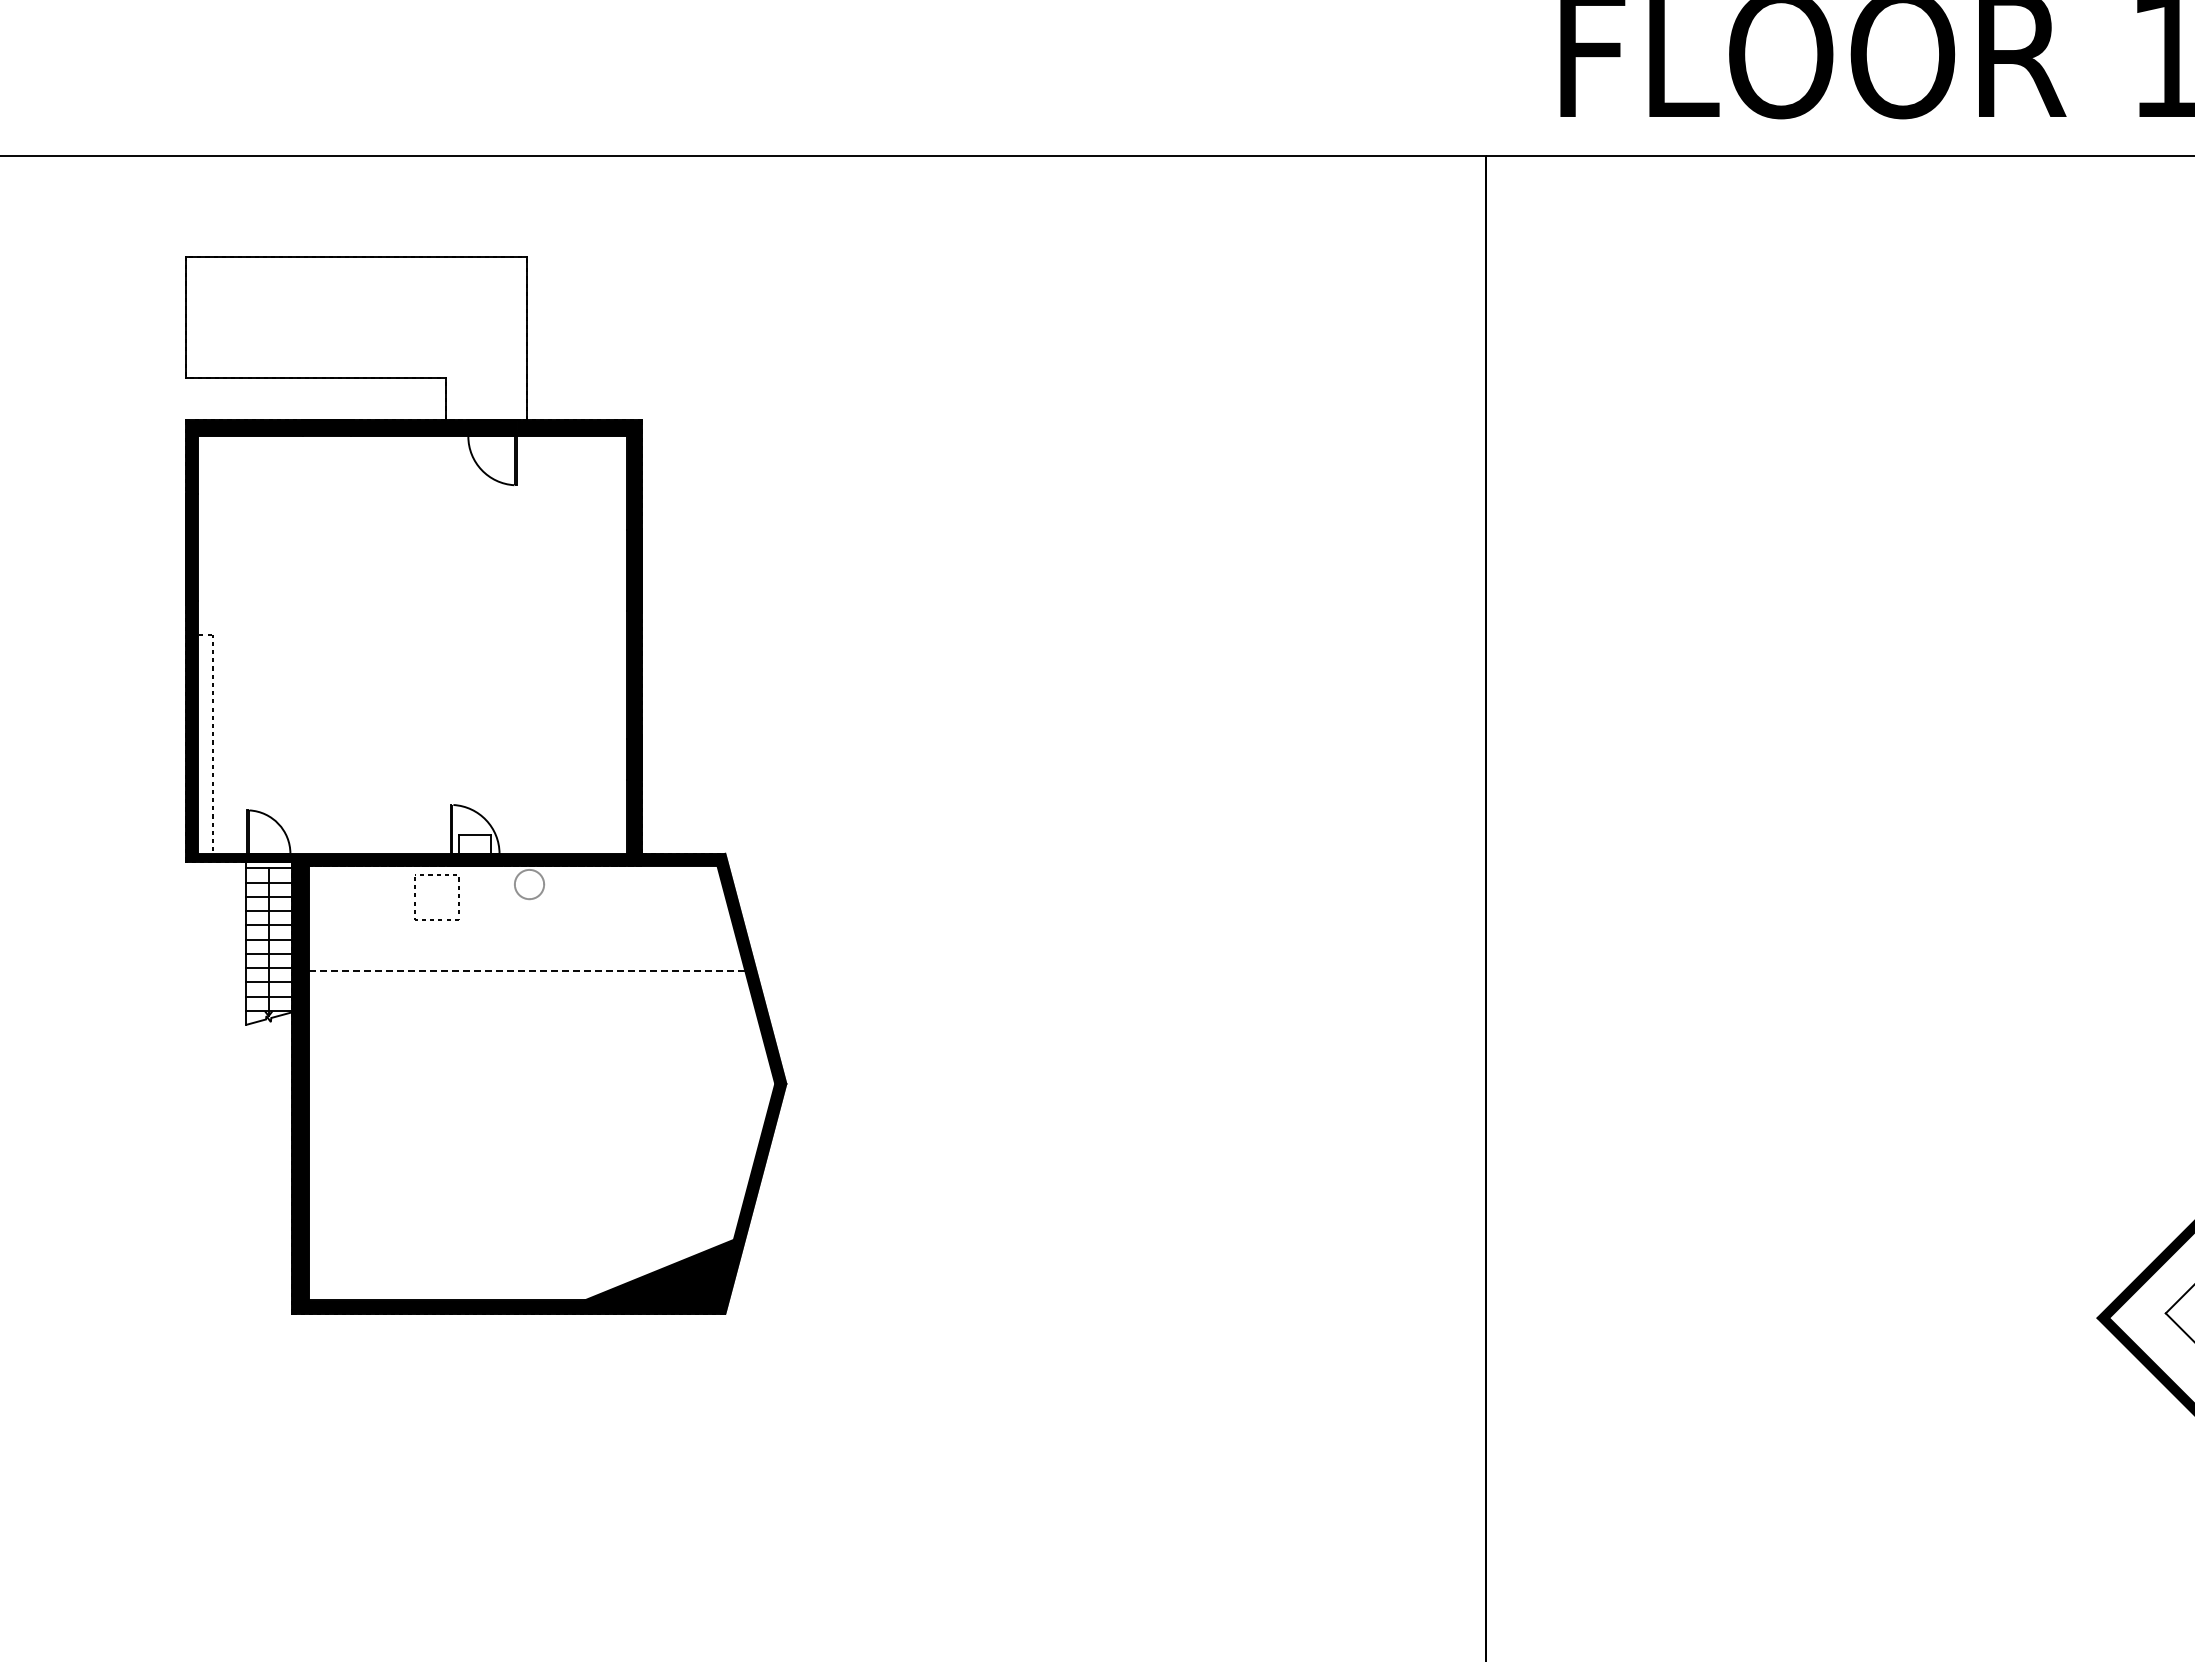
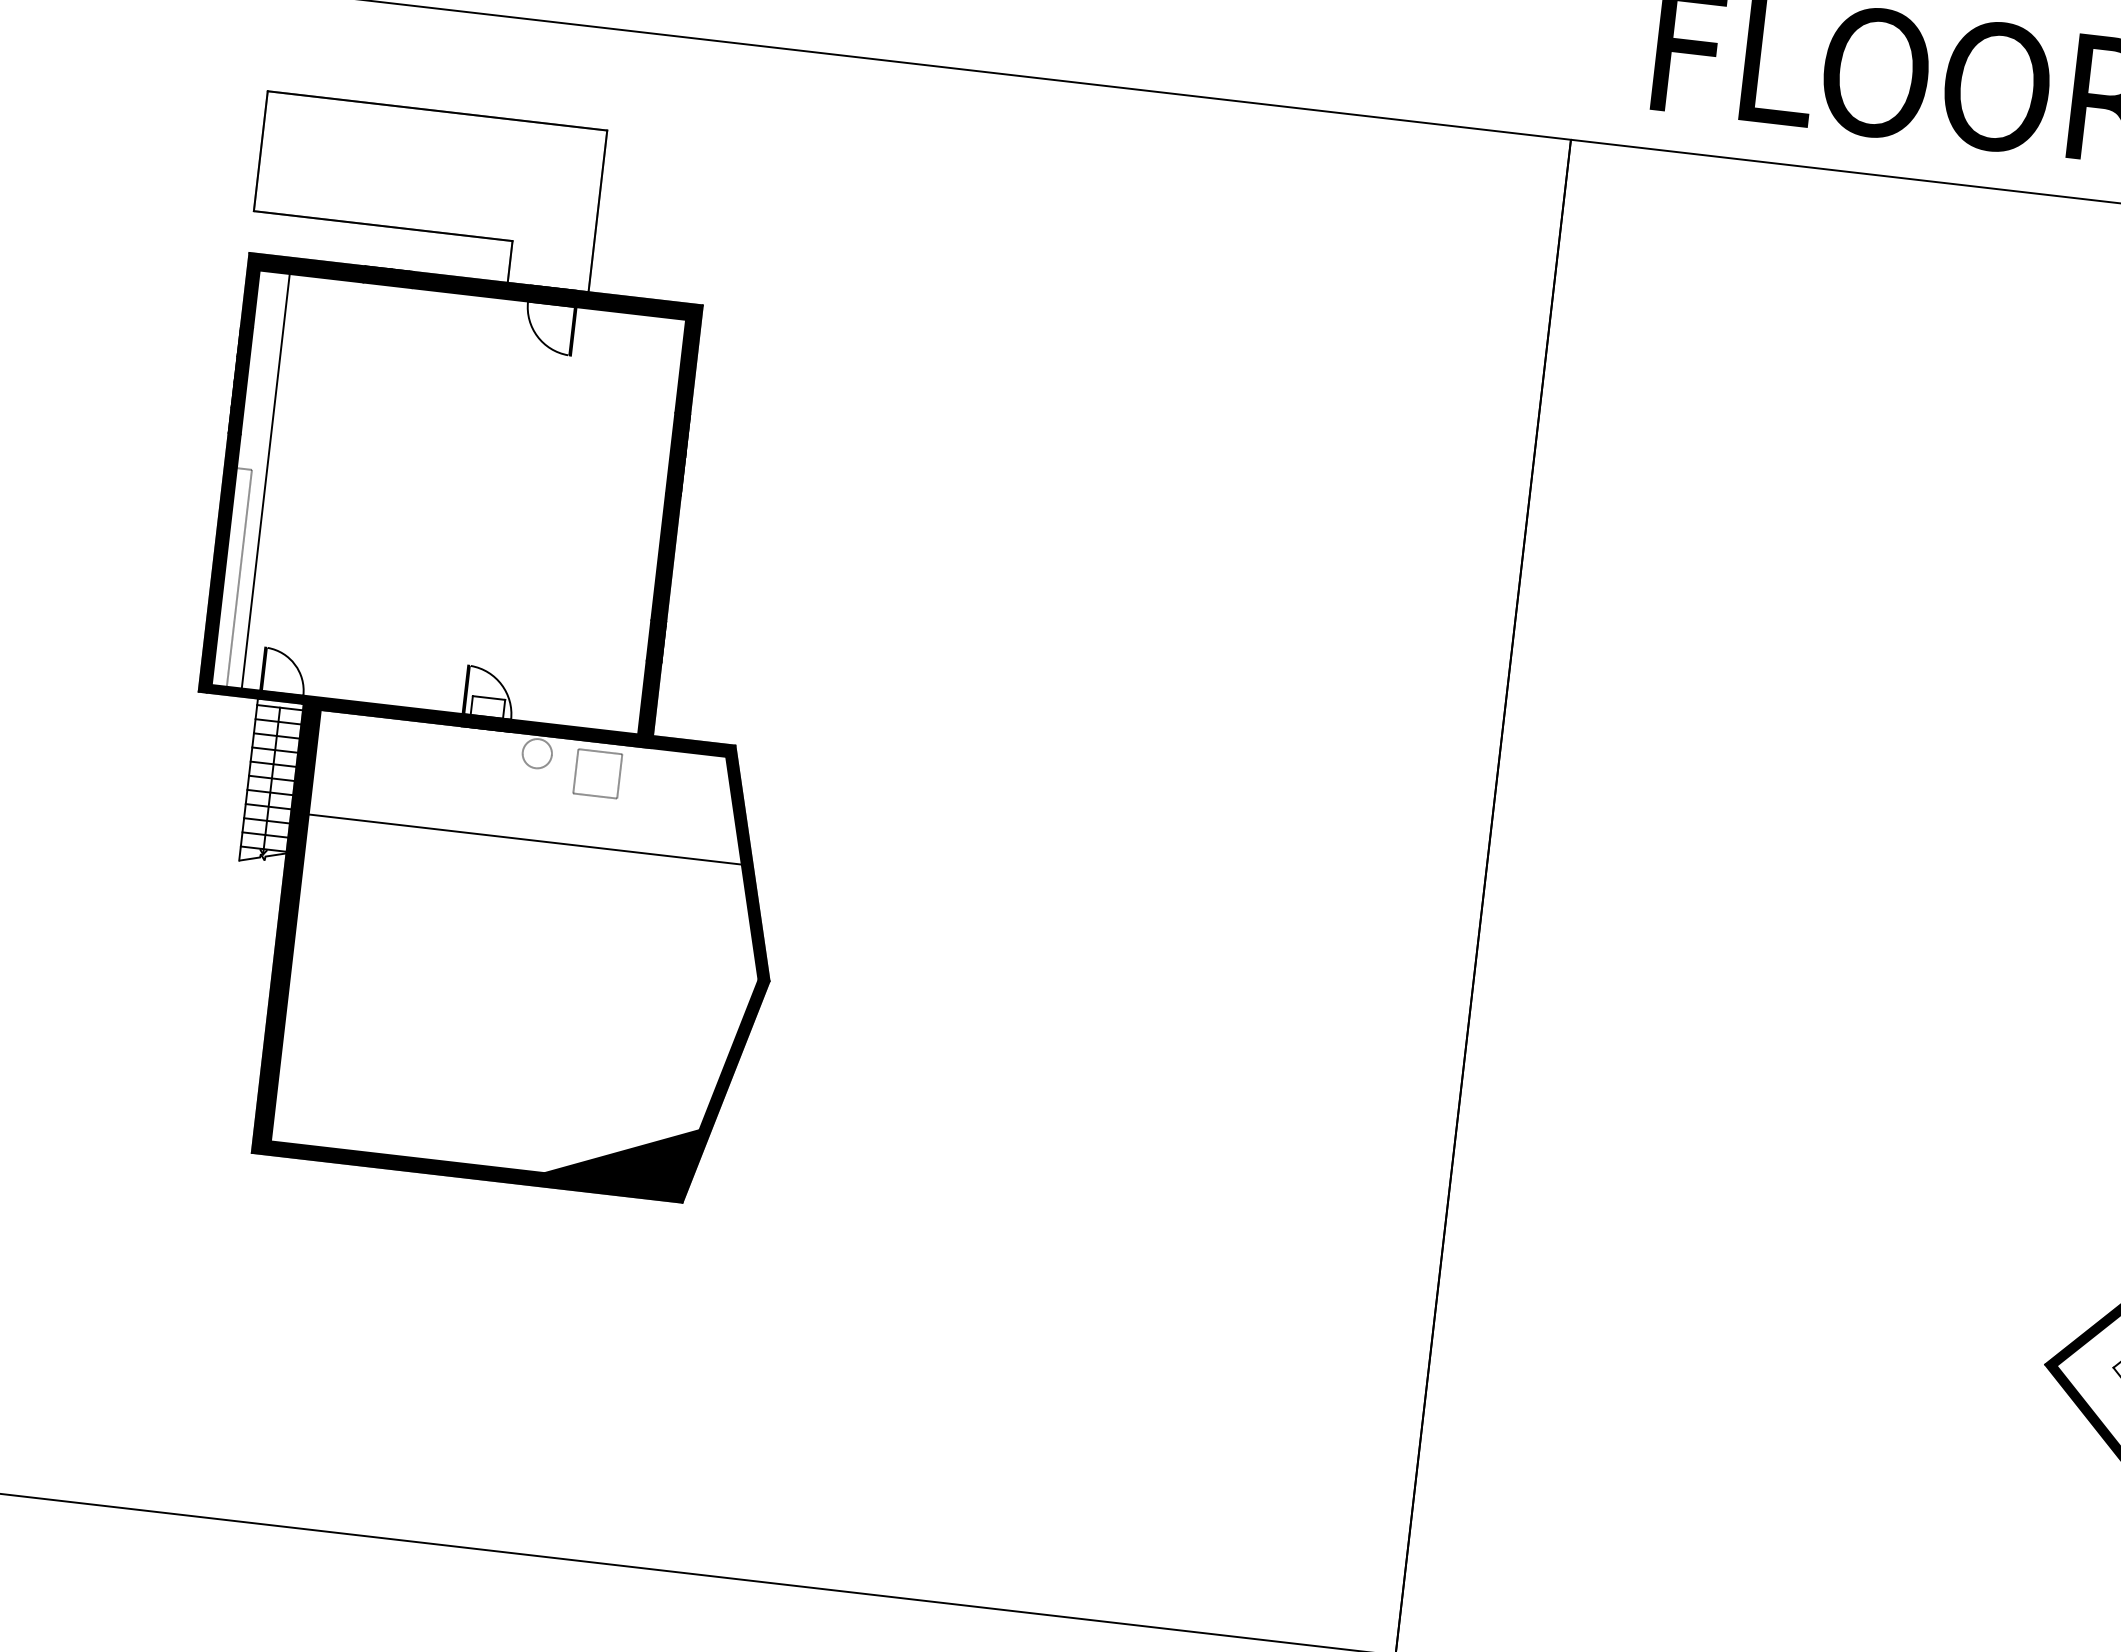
line: (228, 644) -> (265, 480), added
part: (415, 896) -> (576, 770), moved
line: (527, 971) -> (525, 839), dashed -> solid

